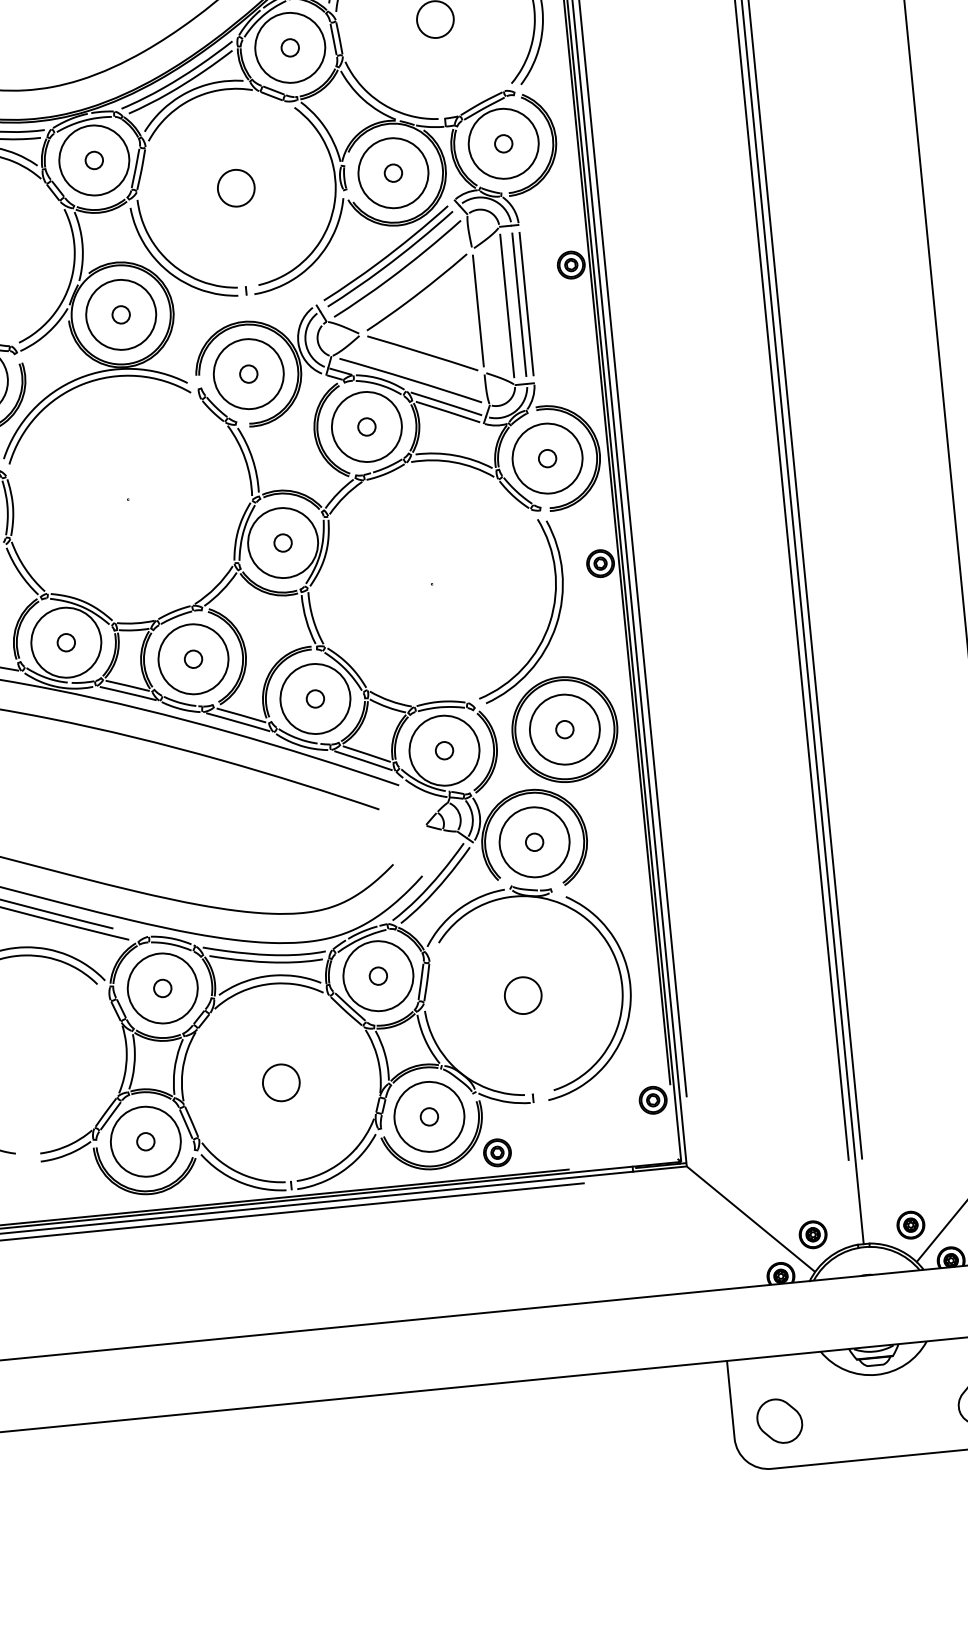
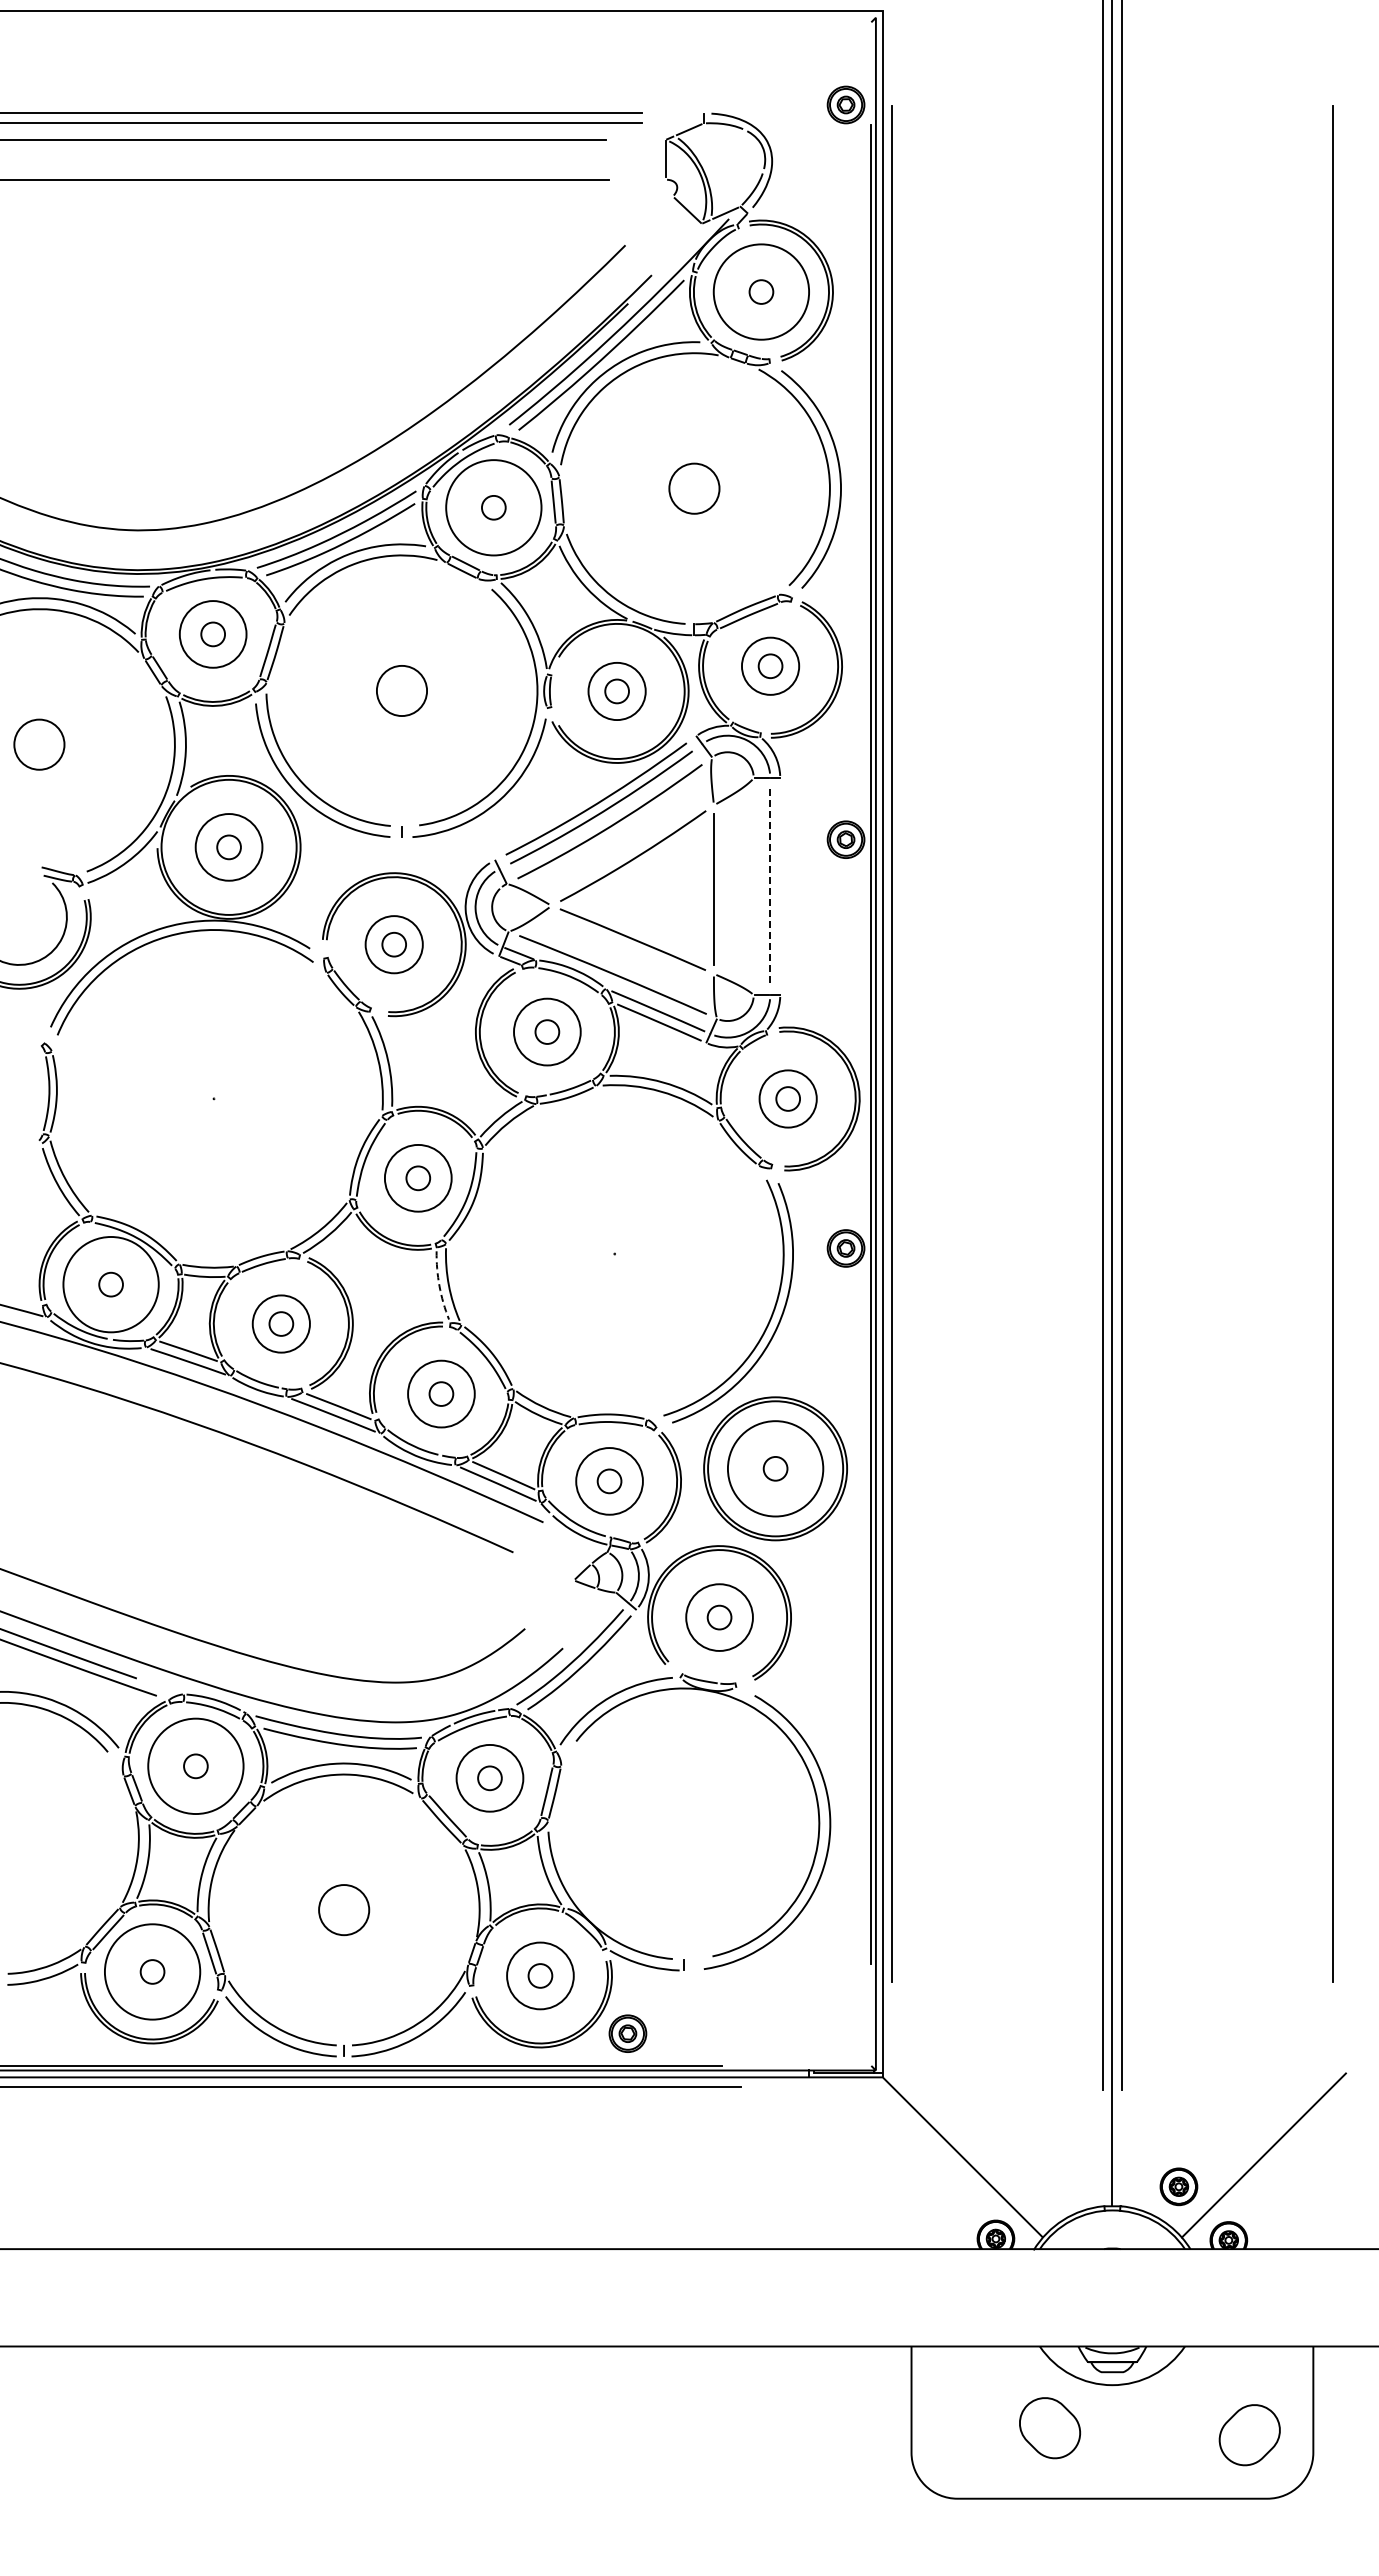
circle: (503, 143) -> (770, 665), size x0.6
circle: (93, 160) -> (212, 634), size x0.7
circle: (393, 173) -> (616, 691), size x0.6
line: (526, 303) -> (780, 886), removed
line: (519, 304) -> (770, 886), solid -> dashed
line: (507, 305) -> (753, 886), removed
circle: (120, 315) -> (228, 847), size x0.7
circle: (248, 374) -> (393, 944), size x0.6
circle: (366, 426) -> (547, 1031), size x0.7
circle: (547, 458) -> (787, 1098), size x0.6
circle: (282, 543) -> (417, 1178), size x0.7
arc: (306, 620) -> (439, 1286), solid -> dashed
circle: (193, 658) -> (281, 1323), size x0.6
circle: (315, 698) -> (441, 1393), size x0.7
circle: (444, 750) -> (609, 1481), size x0.7
circle: (534, 842) -> (719, 1617), size x0.7
circle: (378, 976) -> (489, 1778), size x0.7
circle: (523, 995) -> (683, 1823), removed
part: (652, 1100) -> (845, 1983), removed
circle: (429, 1116) -> (540, 1975), size x0.7
part: (812, 1234) -> (1044, 2186), removed
part: (780, 1421) -> (1050, 2428), moved

